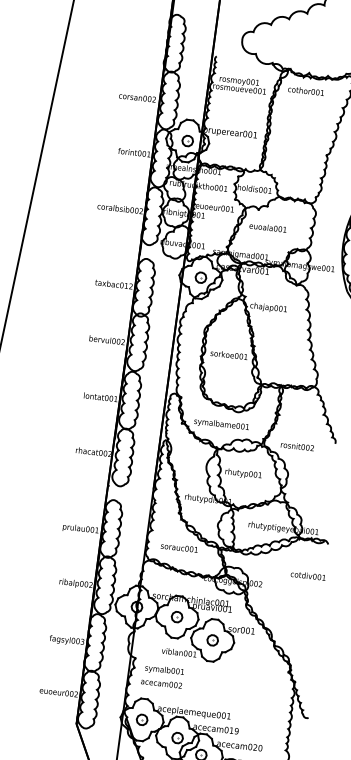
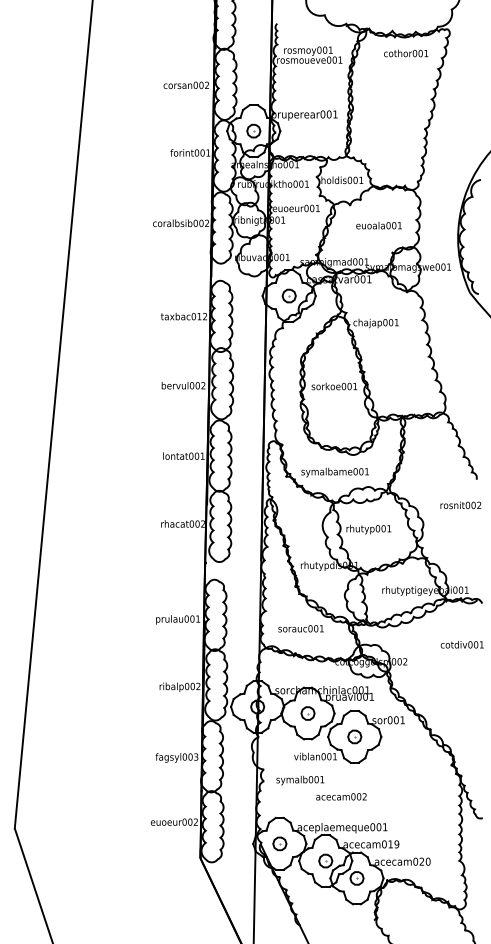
text: (306, 91) -> (406, 53), moved
text: (267, 227) -> (378, 225), moved
text: (297, 446) -> (460, 505), moved
text: (161, 683) -> (341, 796), moved

